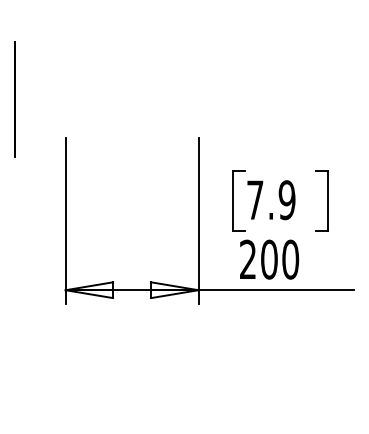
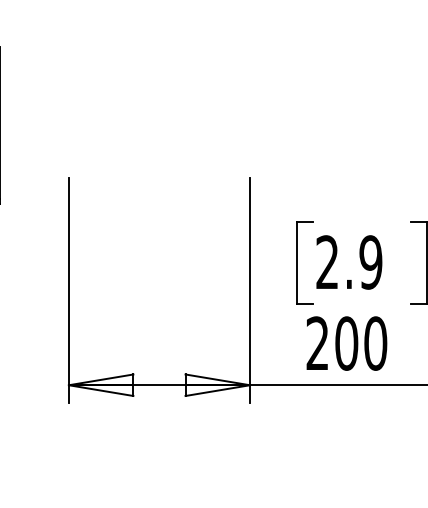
text: (255, 199) -> (327, 261), 7.9 -> 2.9

